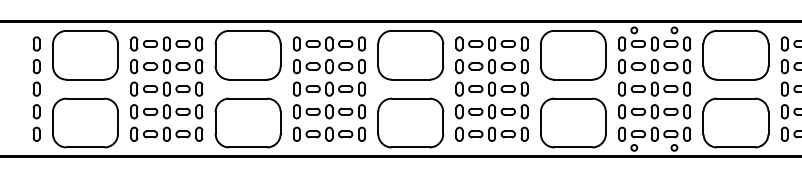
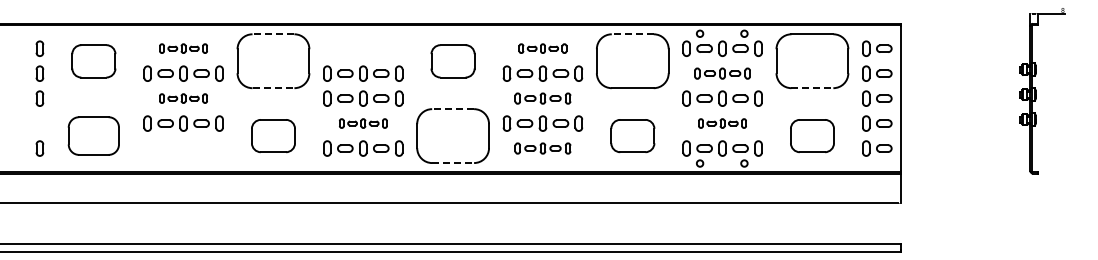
line: (248, 31) -> (273, 34), solid -> dashed
line: (573, 31) -> (632, 34), solid -> dashed
part: (166, 43) -> (183, 48), size x0.6
part: (329, 43) -> (363, 48), removed
part: (491, 43) -> (542, 48), size x0.6
part: (85, 55) -> (93, 61), size x0.6
part: (410, 55) -> (452, 61), size x0.6
part: (654, 66) -> (722, 73), size x0.7
line: (248, 79) -> (273, 88), solid -> dashed
line: (736, 79) -> (812, 88), solid -> dashed
part: (166, 89) -> (183, 98), size x0.6
part: (491, 89) -> (542, 98), size x0.7
line: (411, 98) -> (453, 109), solid -> dashed
part: (36, 111) -> (39, 123), removed
part: (329, 111) -> (363, 123), size x0.6
part: (654, 111) -> (722, 123), size x0.6
part: (85, 122) -> (93, 135), size x0.7
part: (248, 122) -> (273, 135), size x0.6
part: (573, 122) -> (632, 135), size x0.6
part: (736, 122) -> (812, 135), size x0.6
part: (166, 134) -> (183, 148), removed
part: (491, 134) -> (542, 148), size x0.7
line: (411, 147) -> (453, 163), solid -> dashed

